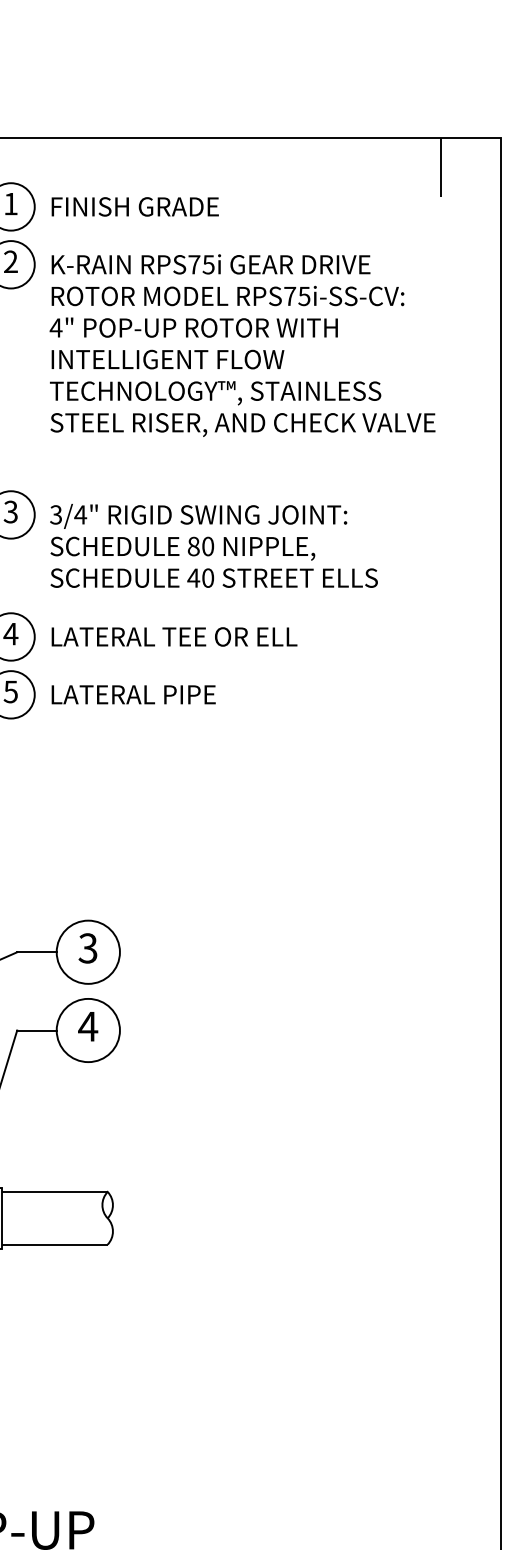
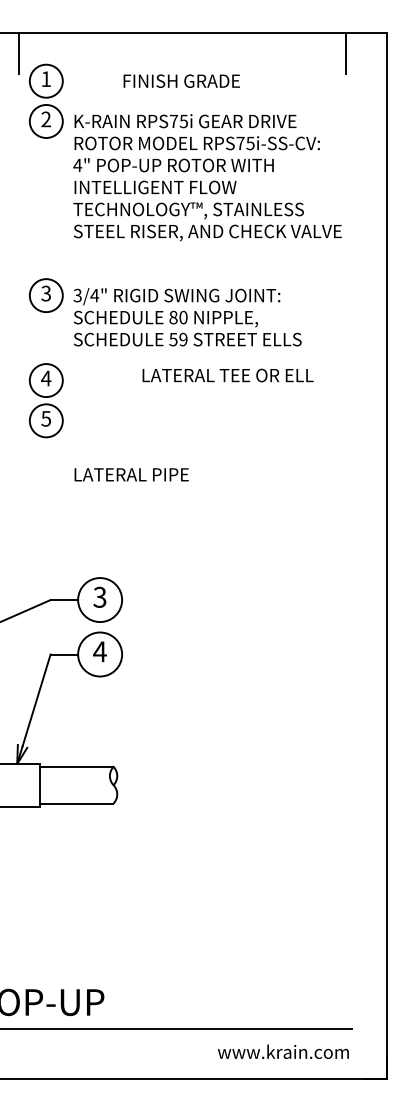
text: (134, 205) -> (181, 80), moved
text: (200, 577) -> (178, 339), 40 -> 59
text: (173, 636) -> (227, 375), moved
text: (133, 694) -> (131, 474), moved

